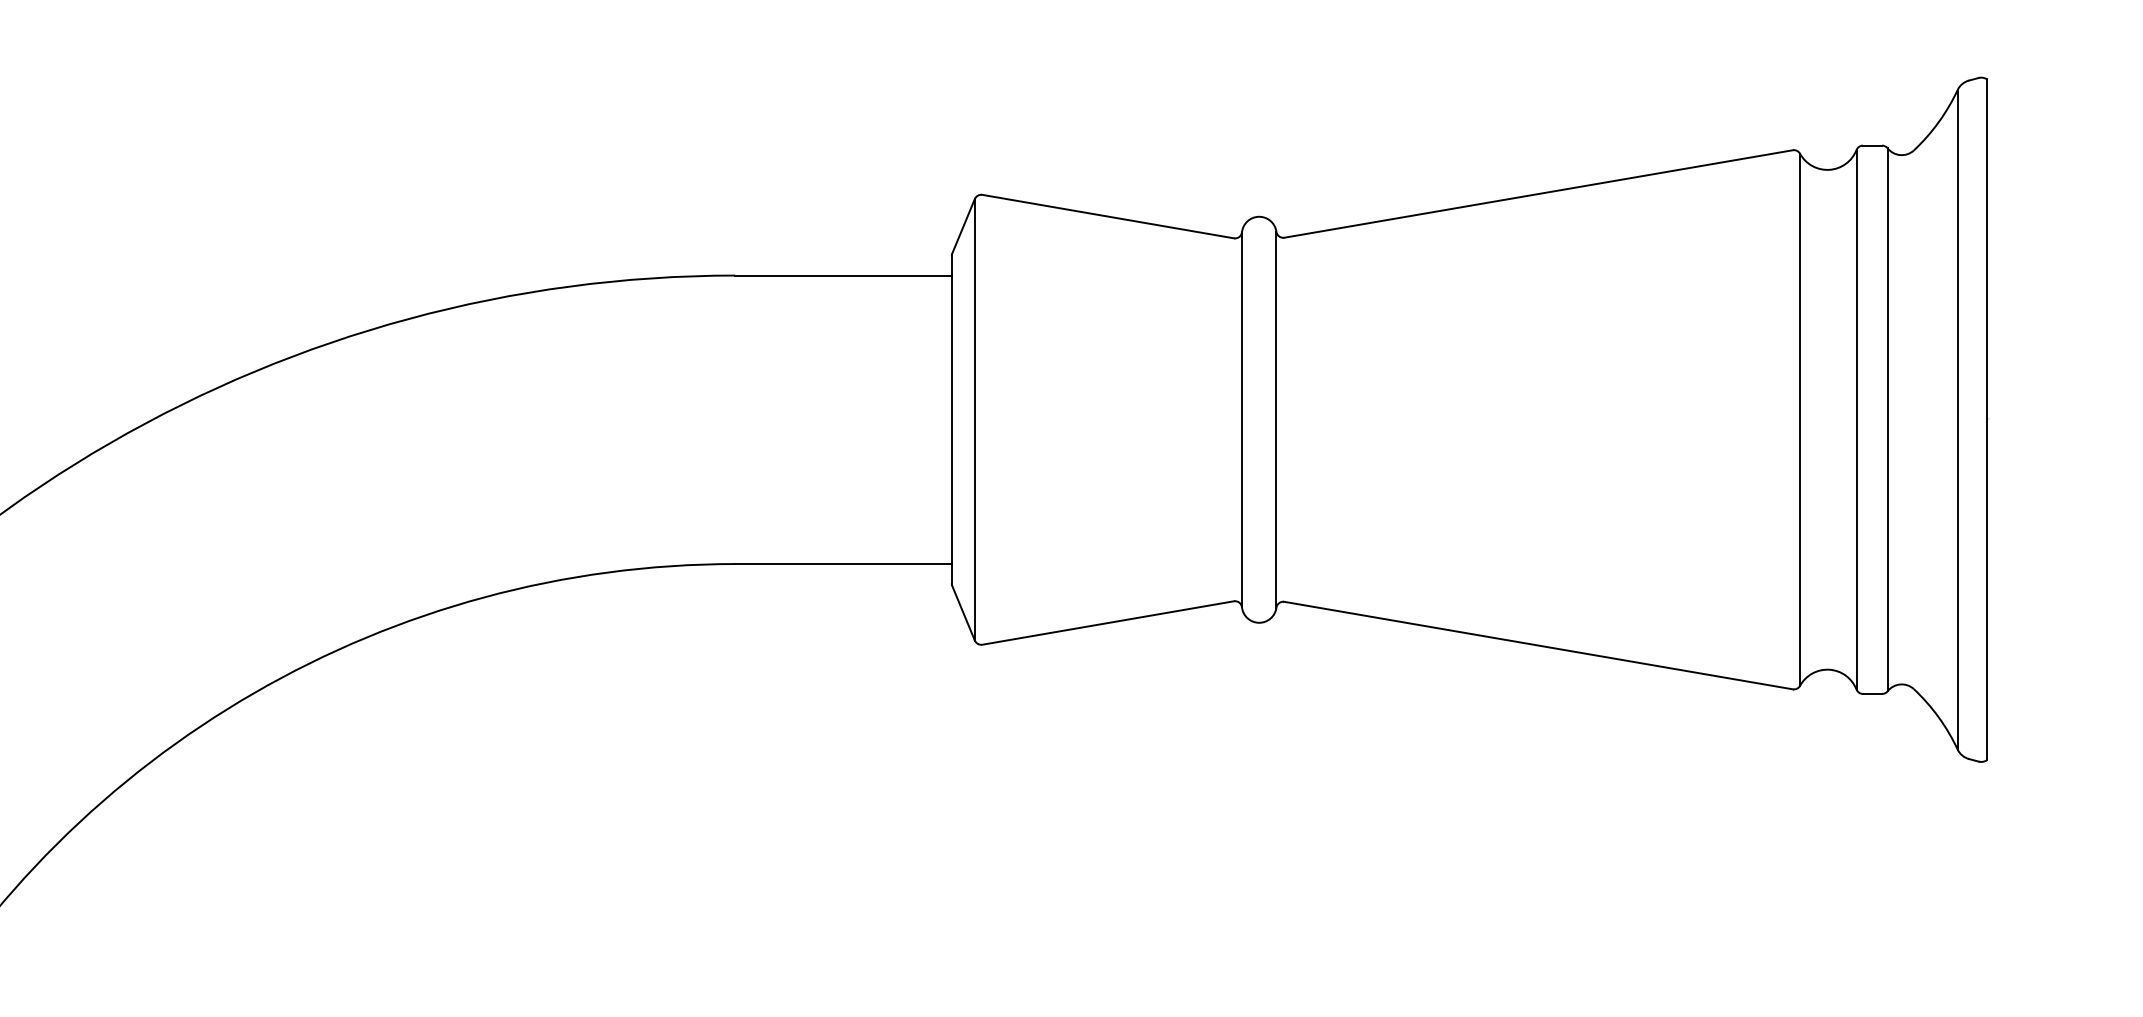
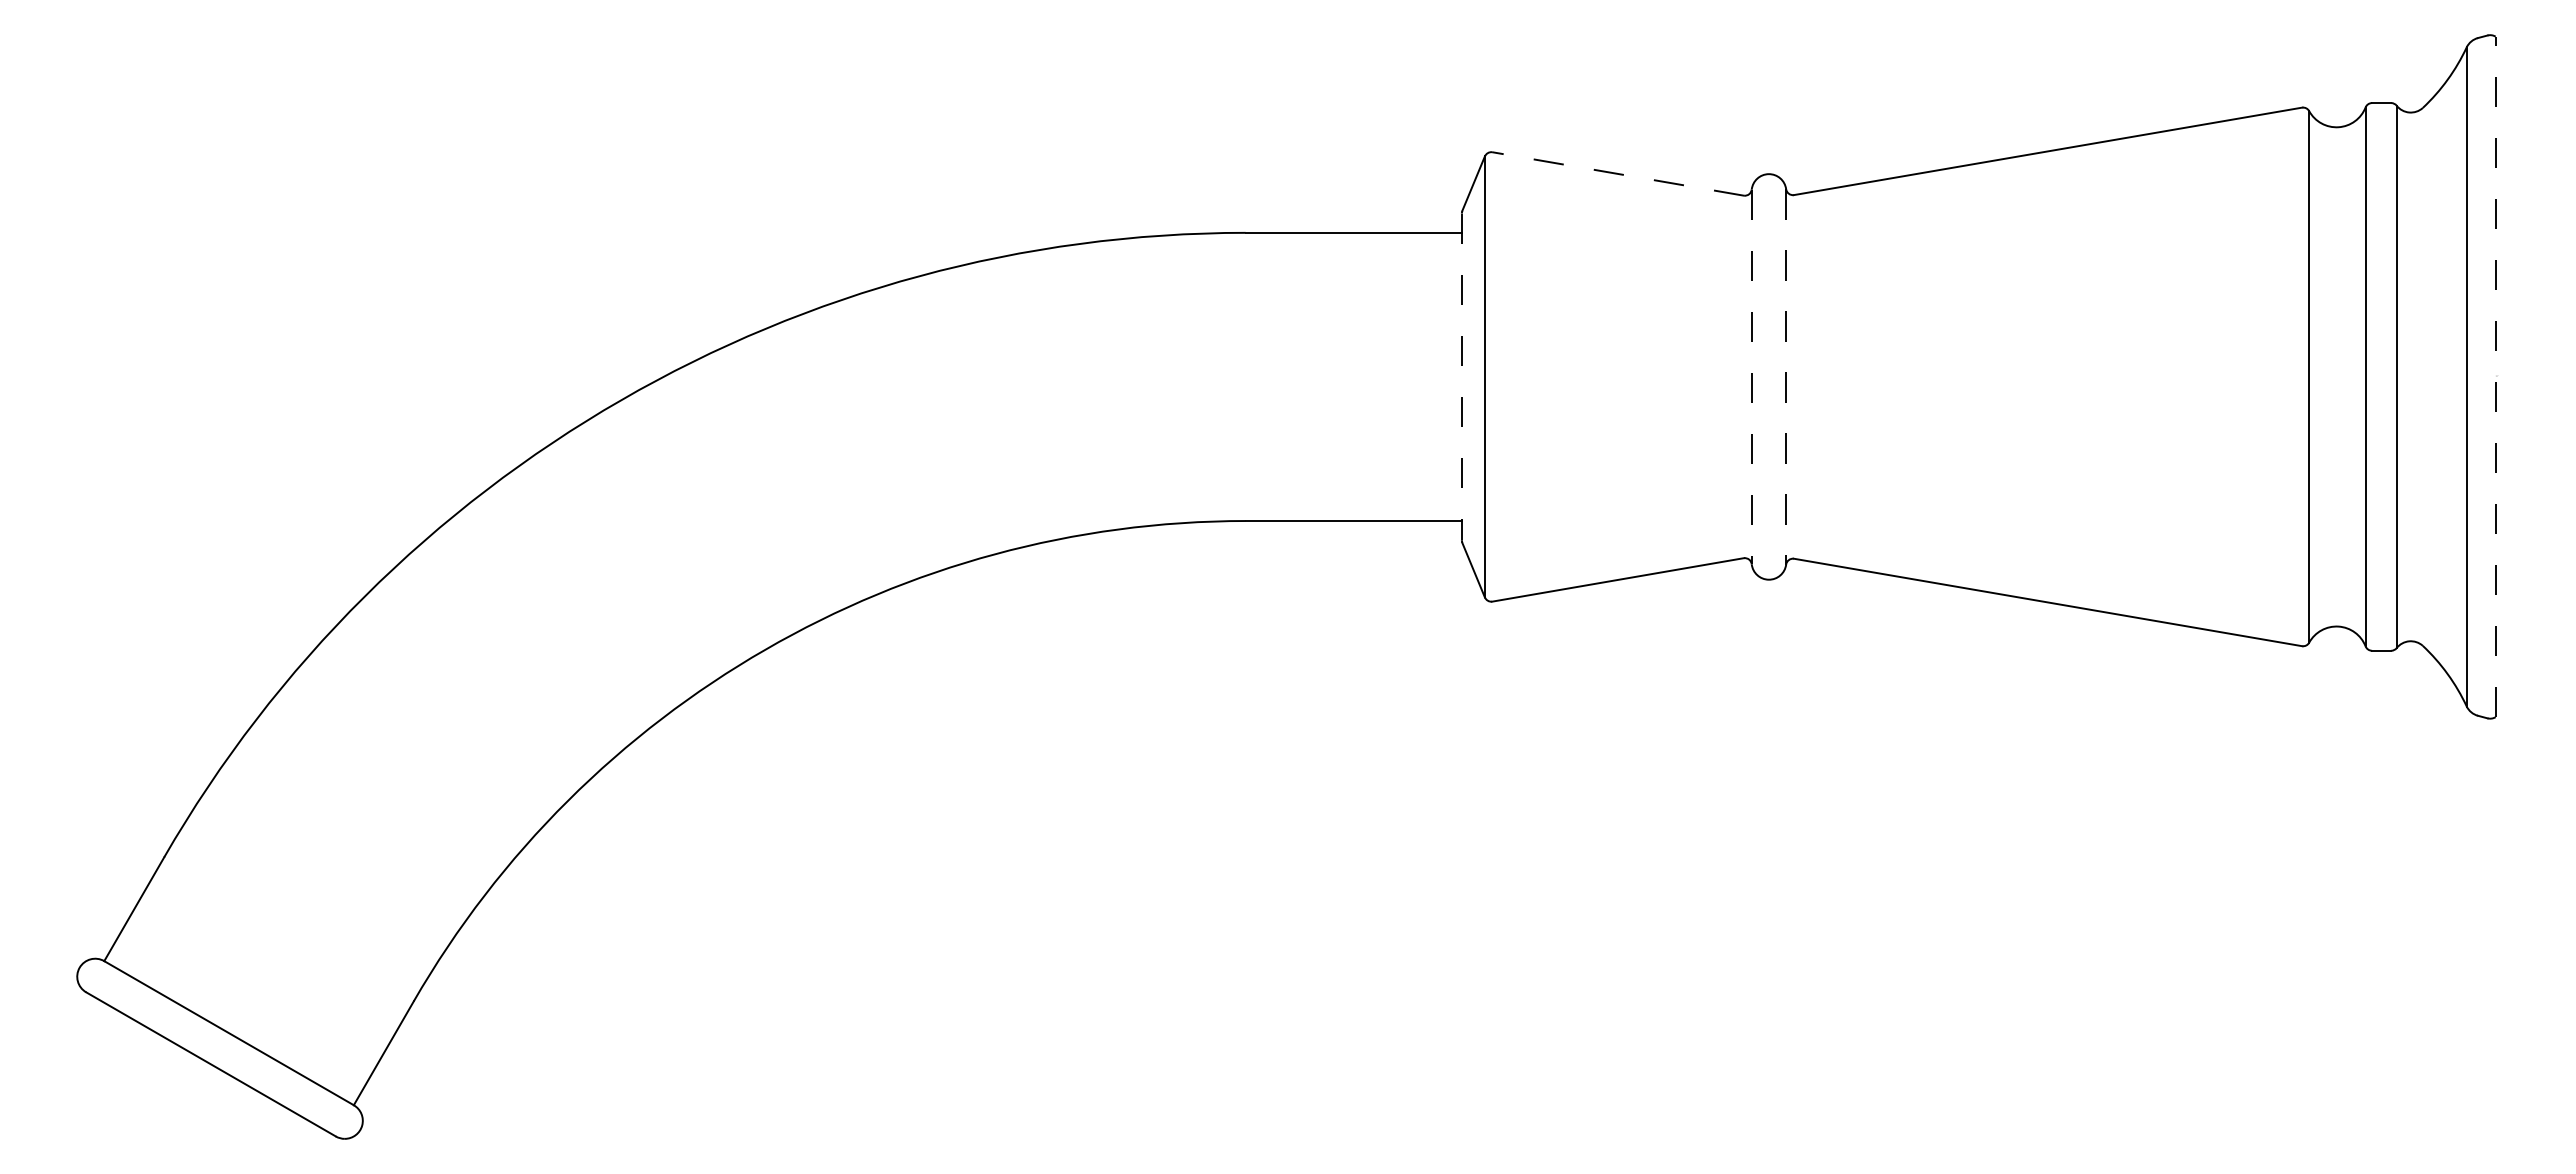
line: (1108, 216) -> (1618, 173), solid -> dashed
line: (1276, 419) -> (1786, 376), solid -> dashed
line: (1986, 419) -> (2495, 376), solid -> dashed
line: (951, 420) -> (1461, 377), solid -> dashed
line: (1241, 420) -> (1751, 377), solid -> dashed

